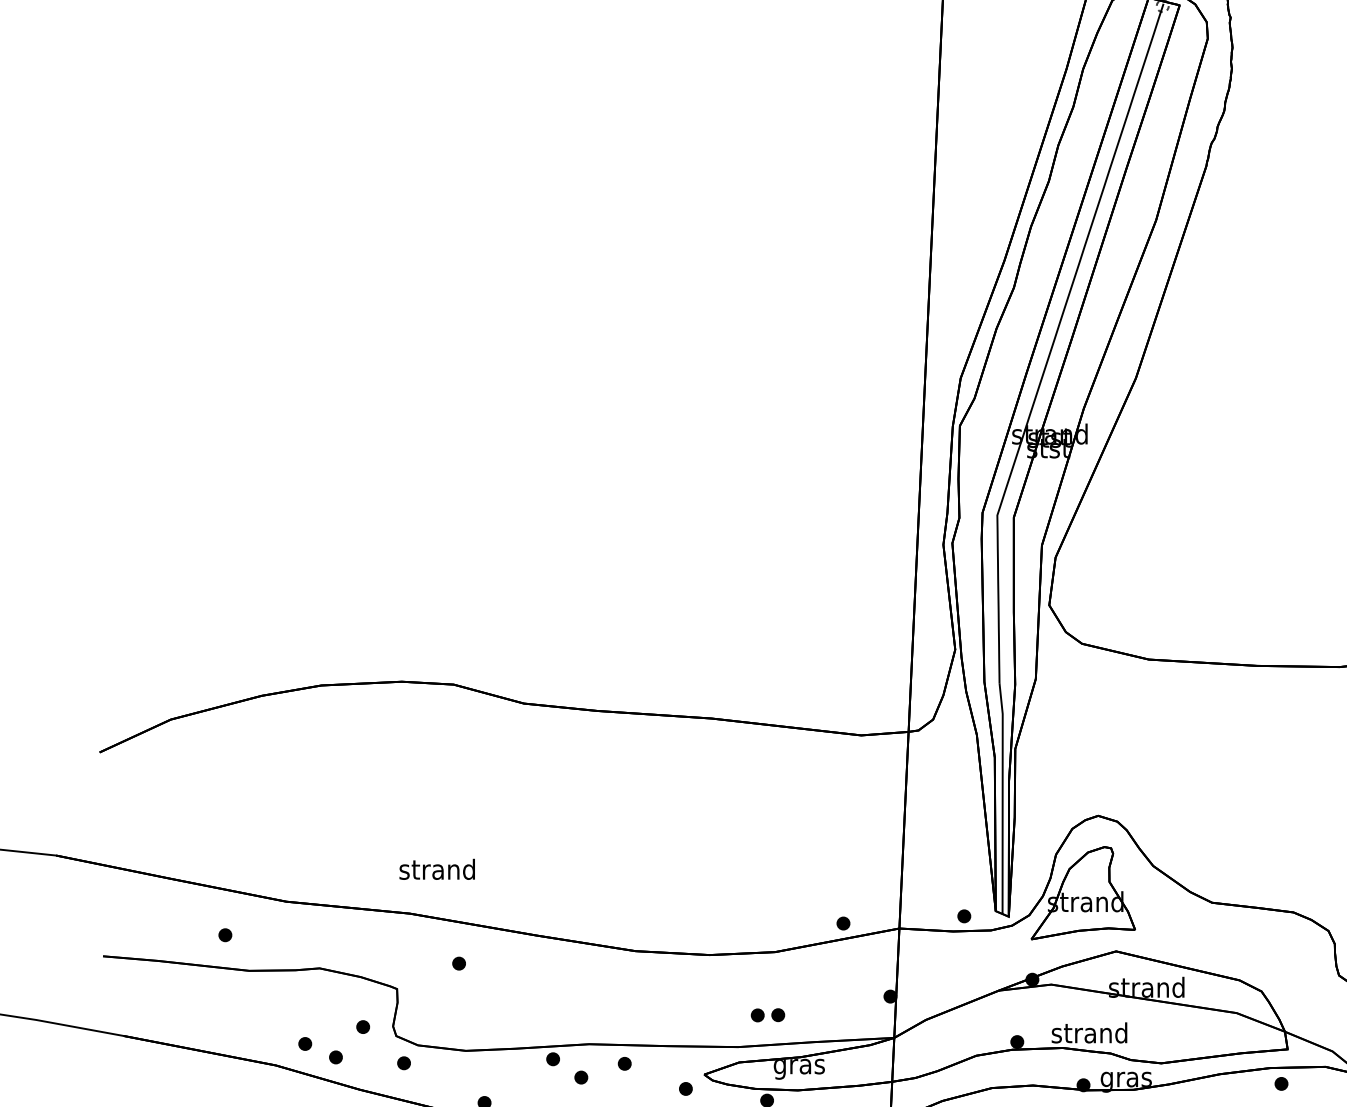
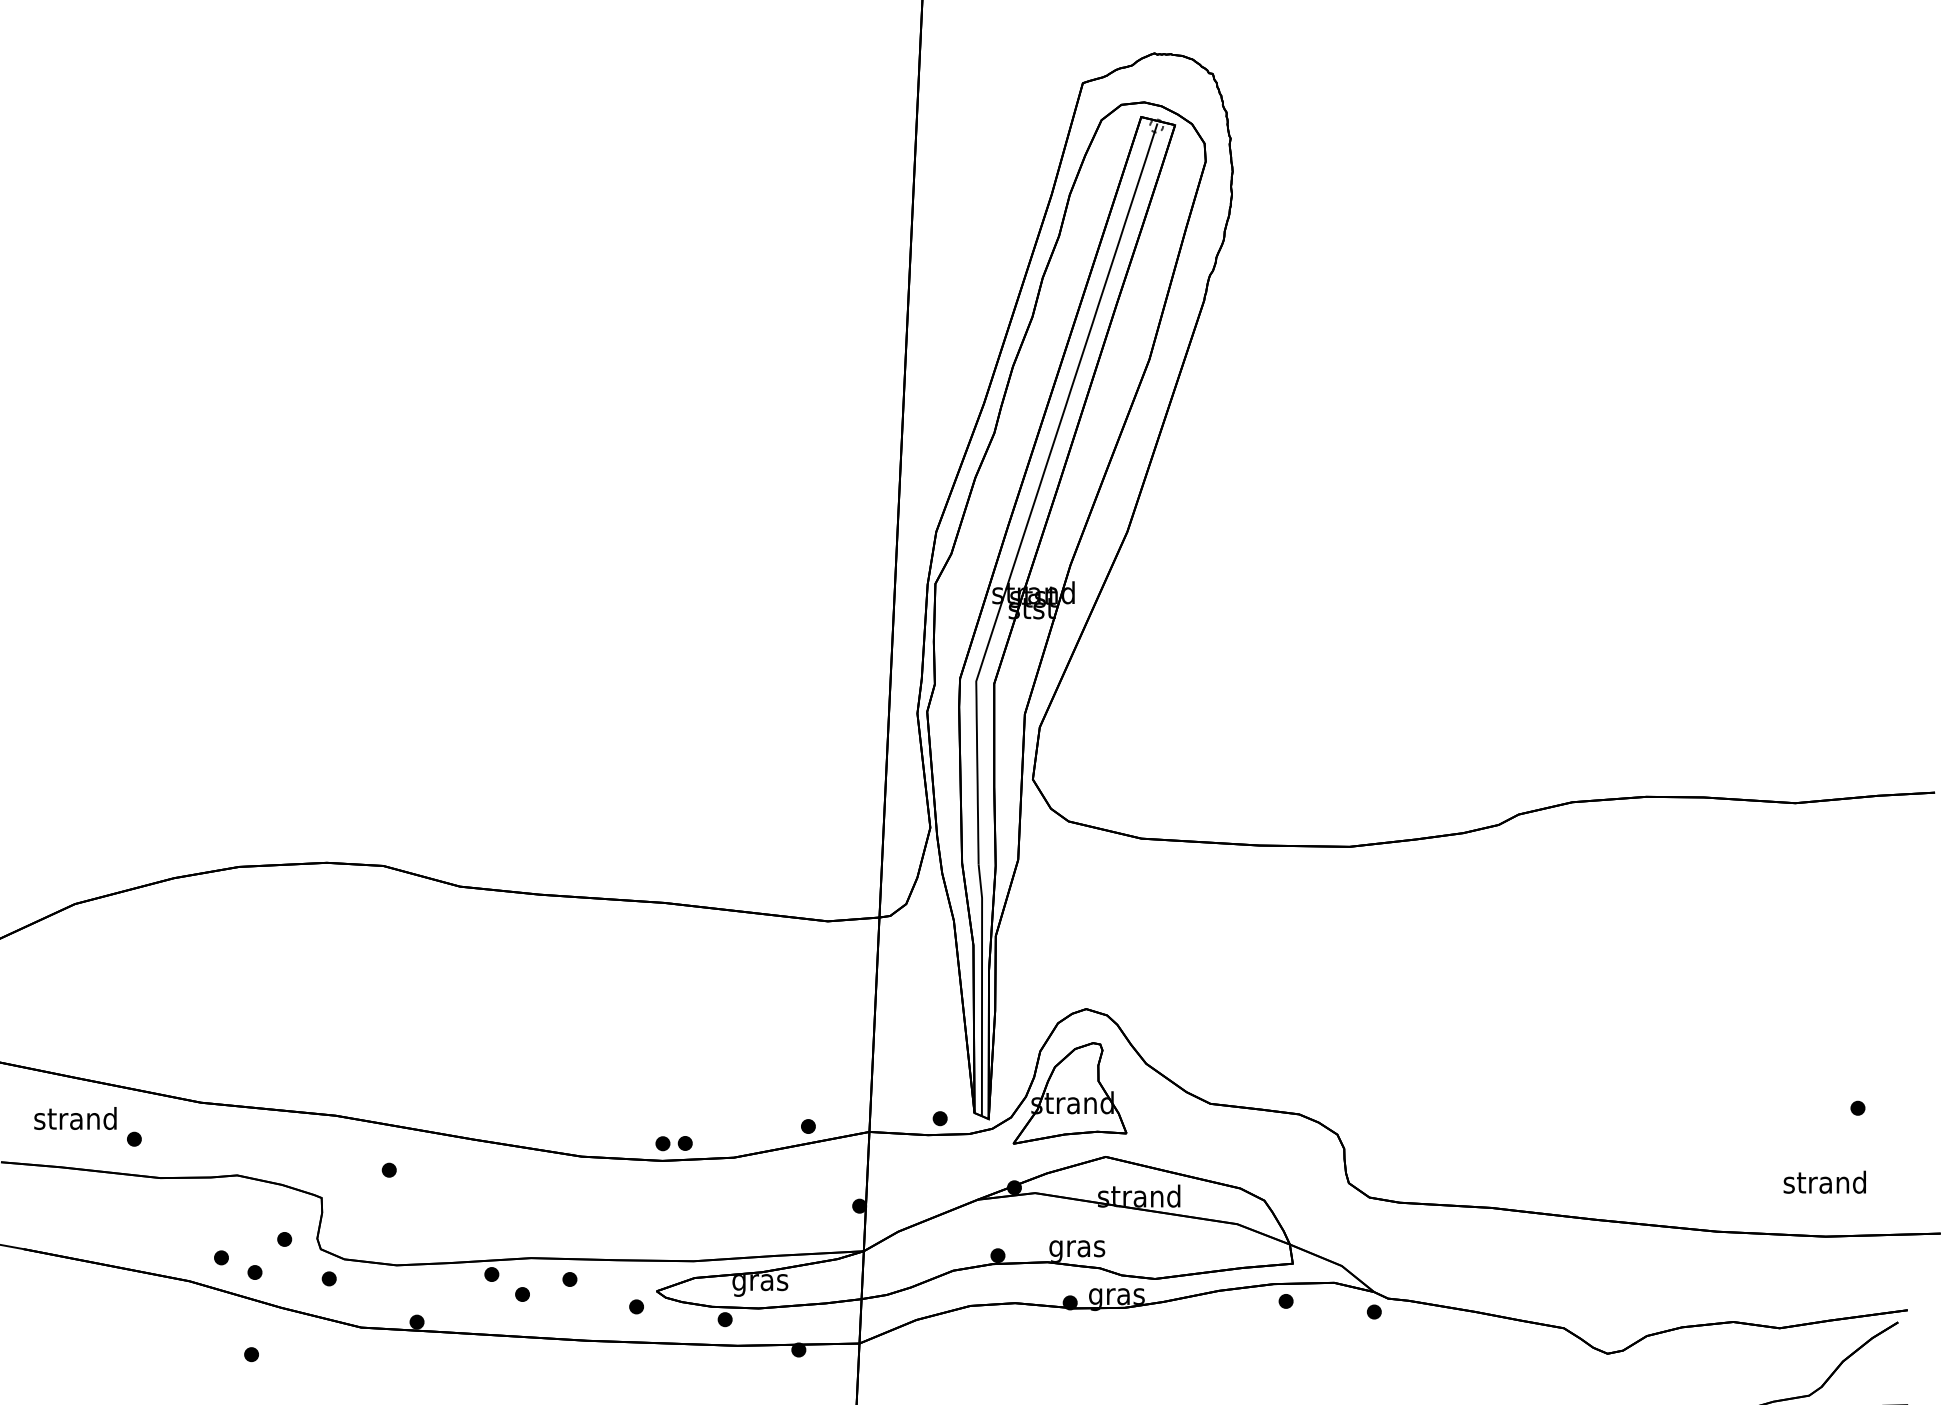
text: (437, 869) -> (75, 1118), moved
part: (767, 1015) -> (673, 1143), moved
text: (1089, 1035) -> (1076, 1248), strand -> gras

